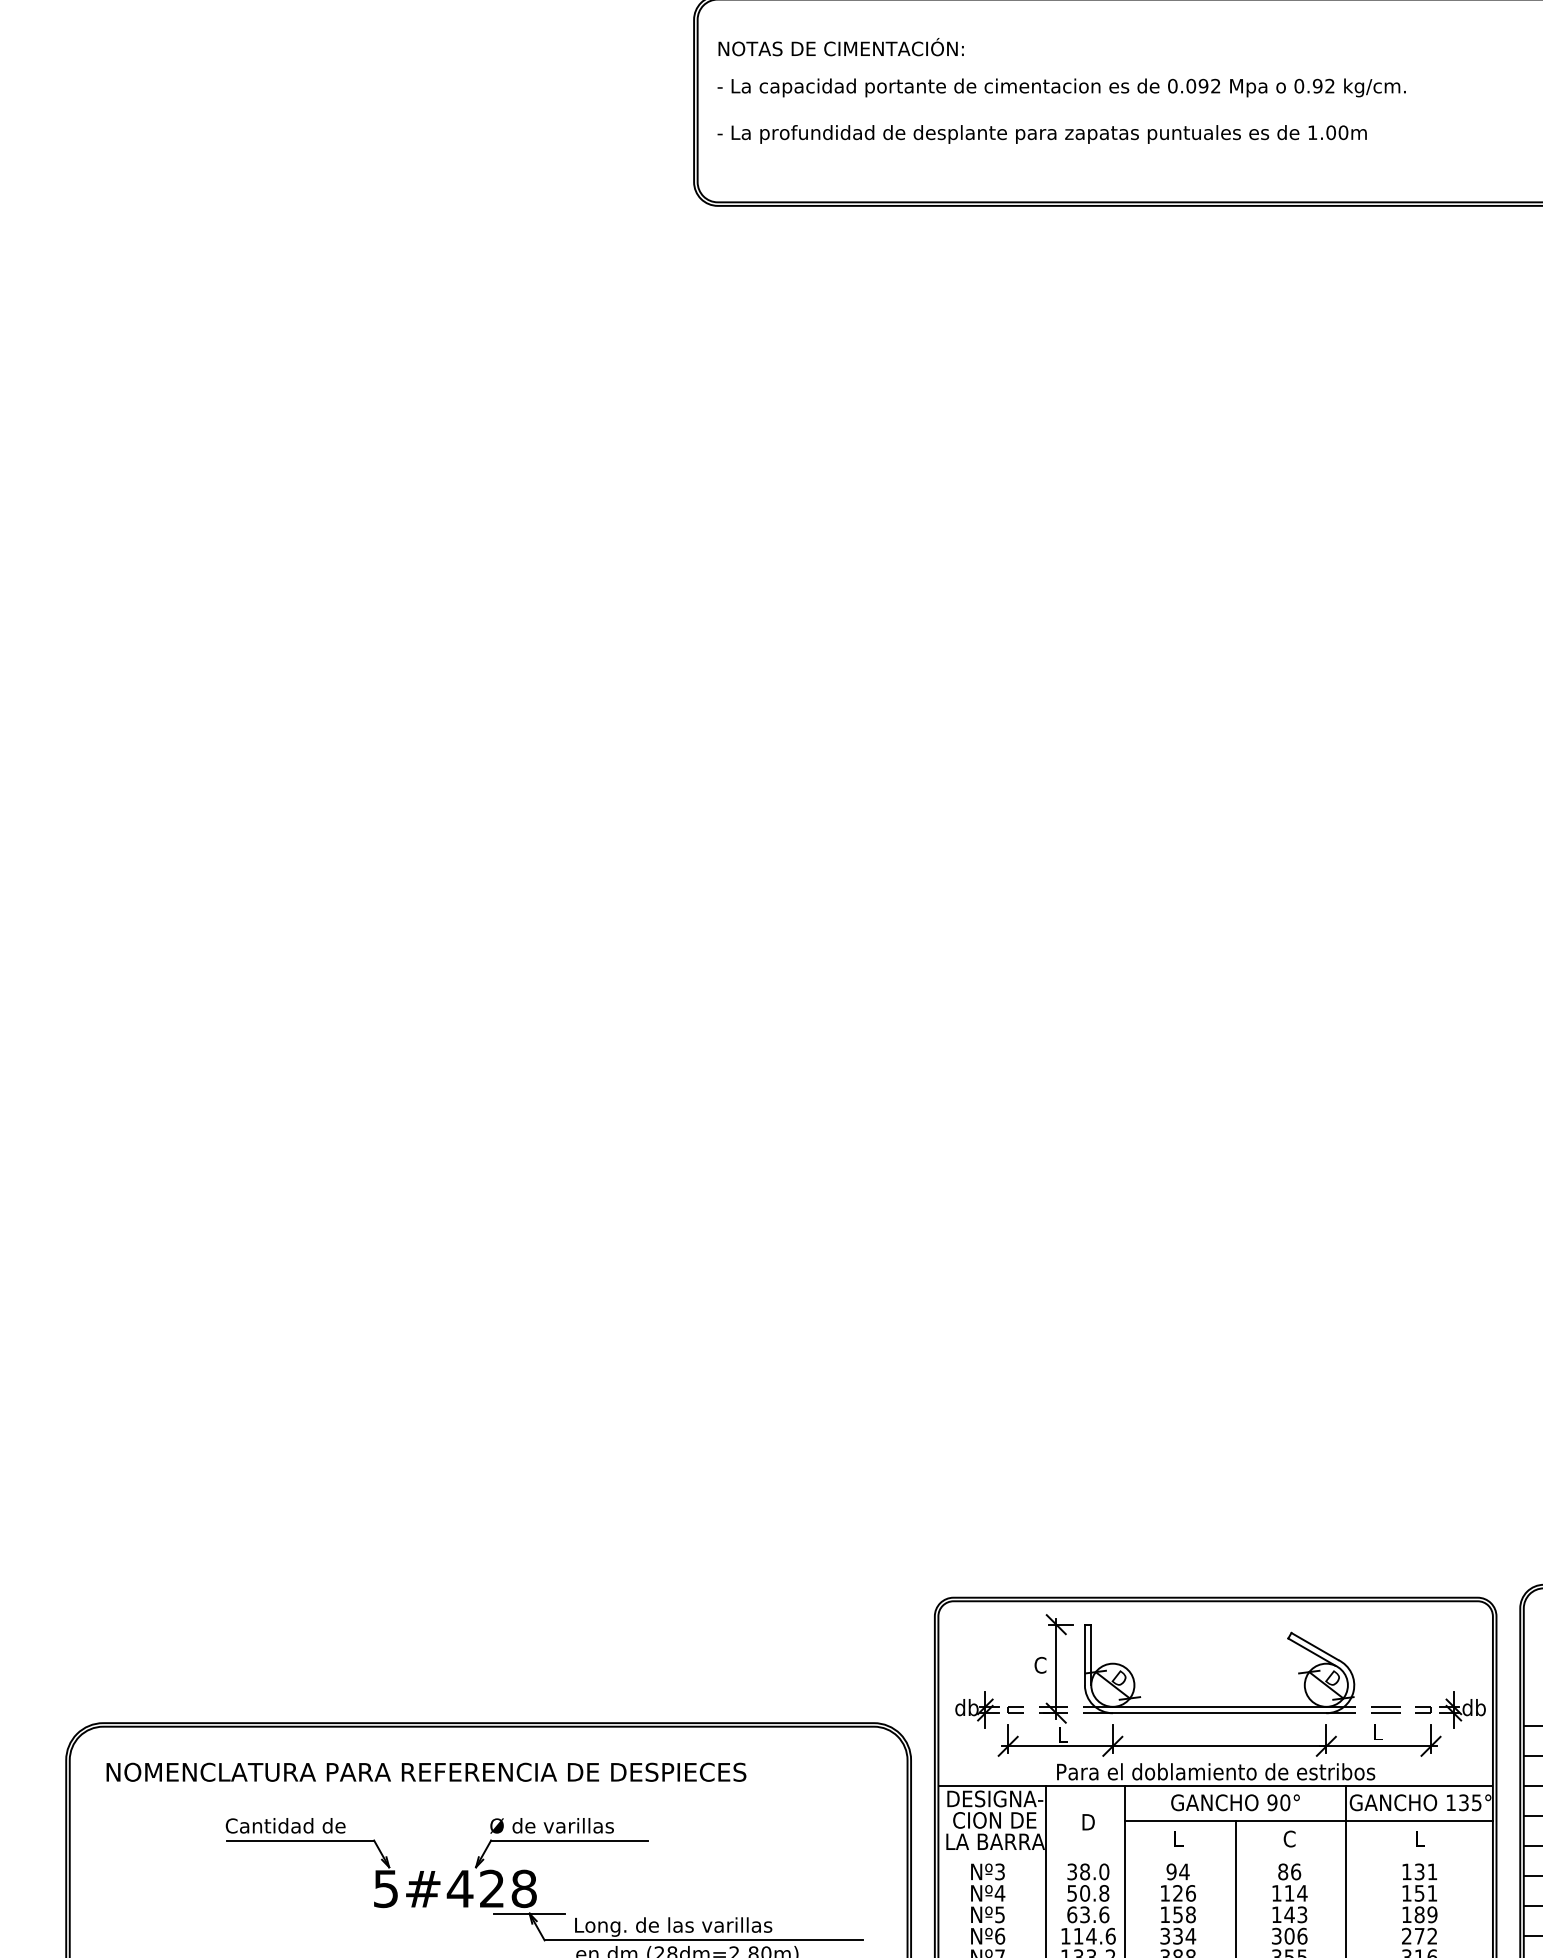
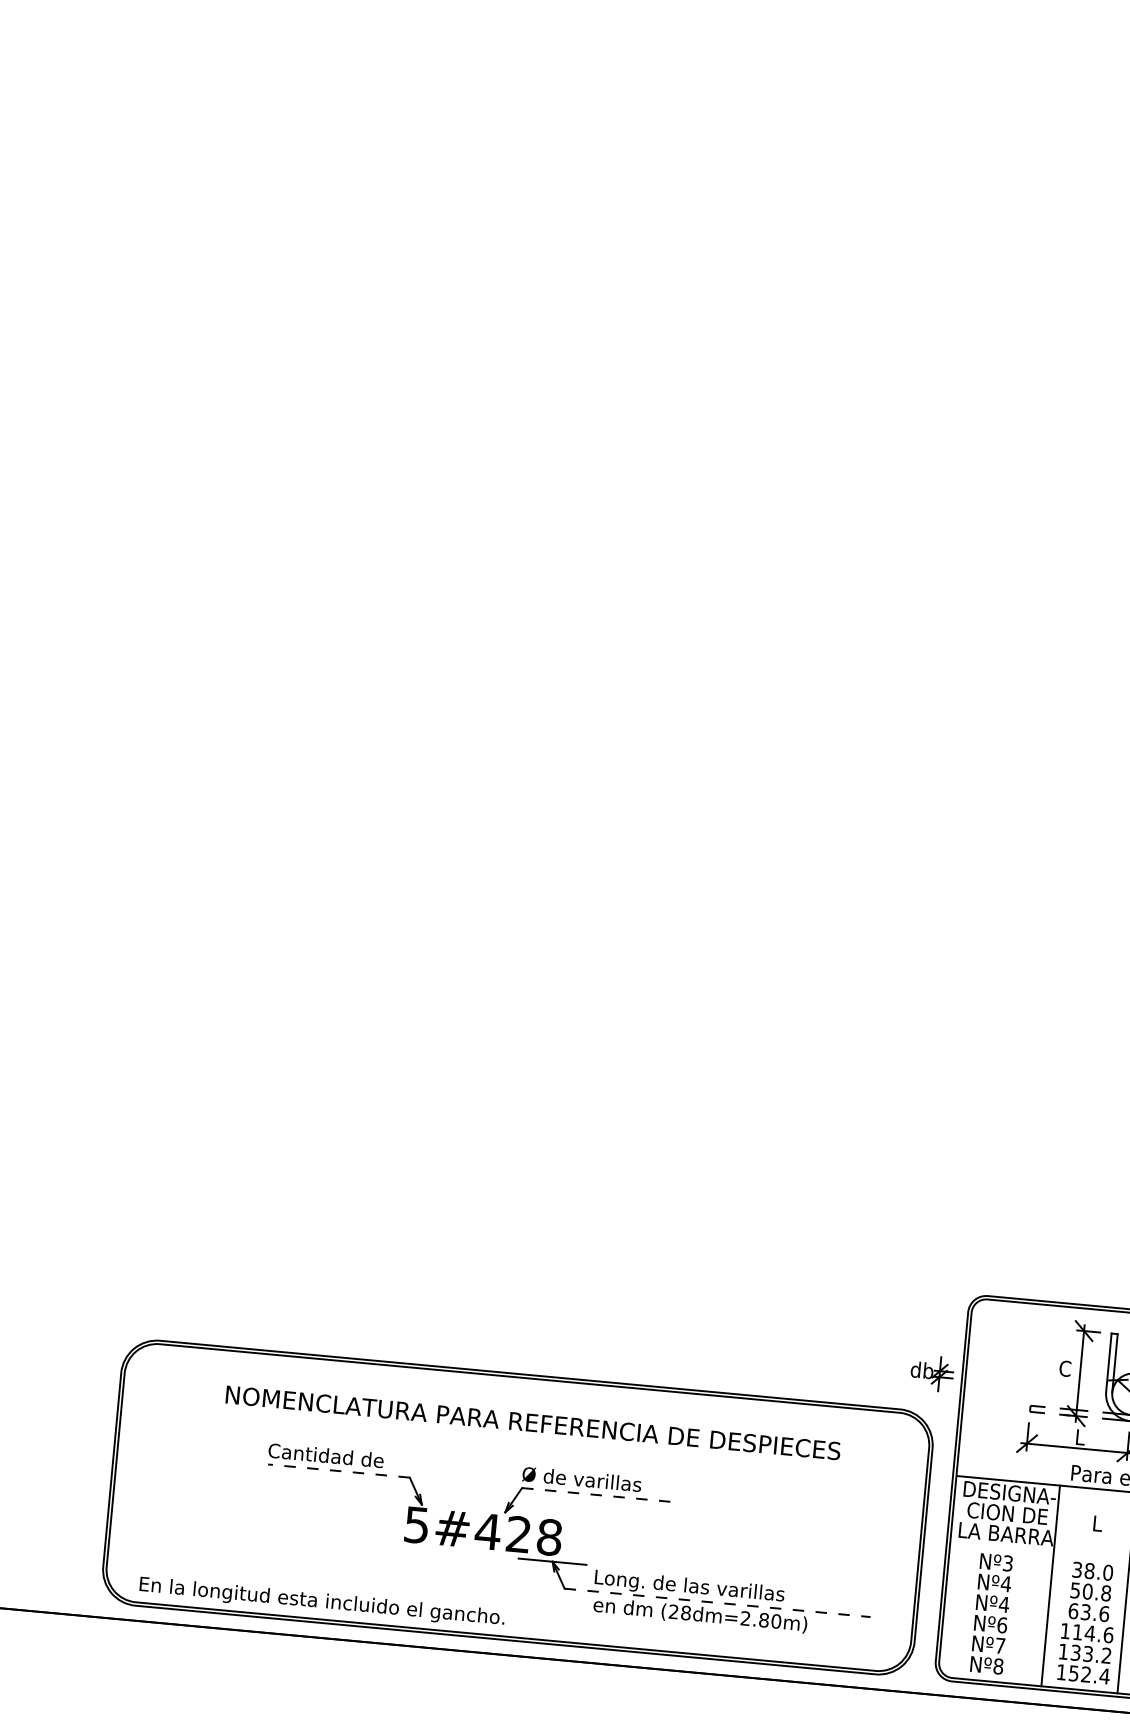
part: (977, 1709) -> (932, 1373), moved
text: (426, 1771) -> (533, 1422), moved
text: (1088, 1822) -> (1097, 1523), D -> L
line: (300, 1840) -> (339, 1471), solid -> dashed
line: (570, 1840) -> (598, 1495), solid -> dashed
text: (999, 1914) -> (1003, 1604), Nº5 -> Nº4
line: (704, 1940) -> (718, 1603), solid -> dashed

